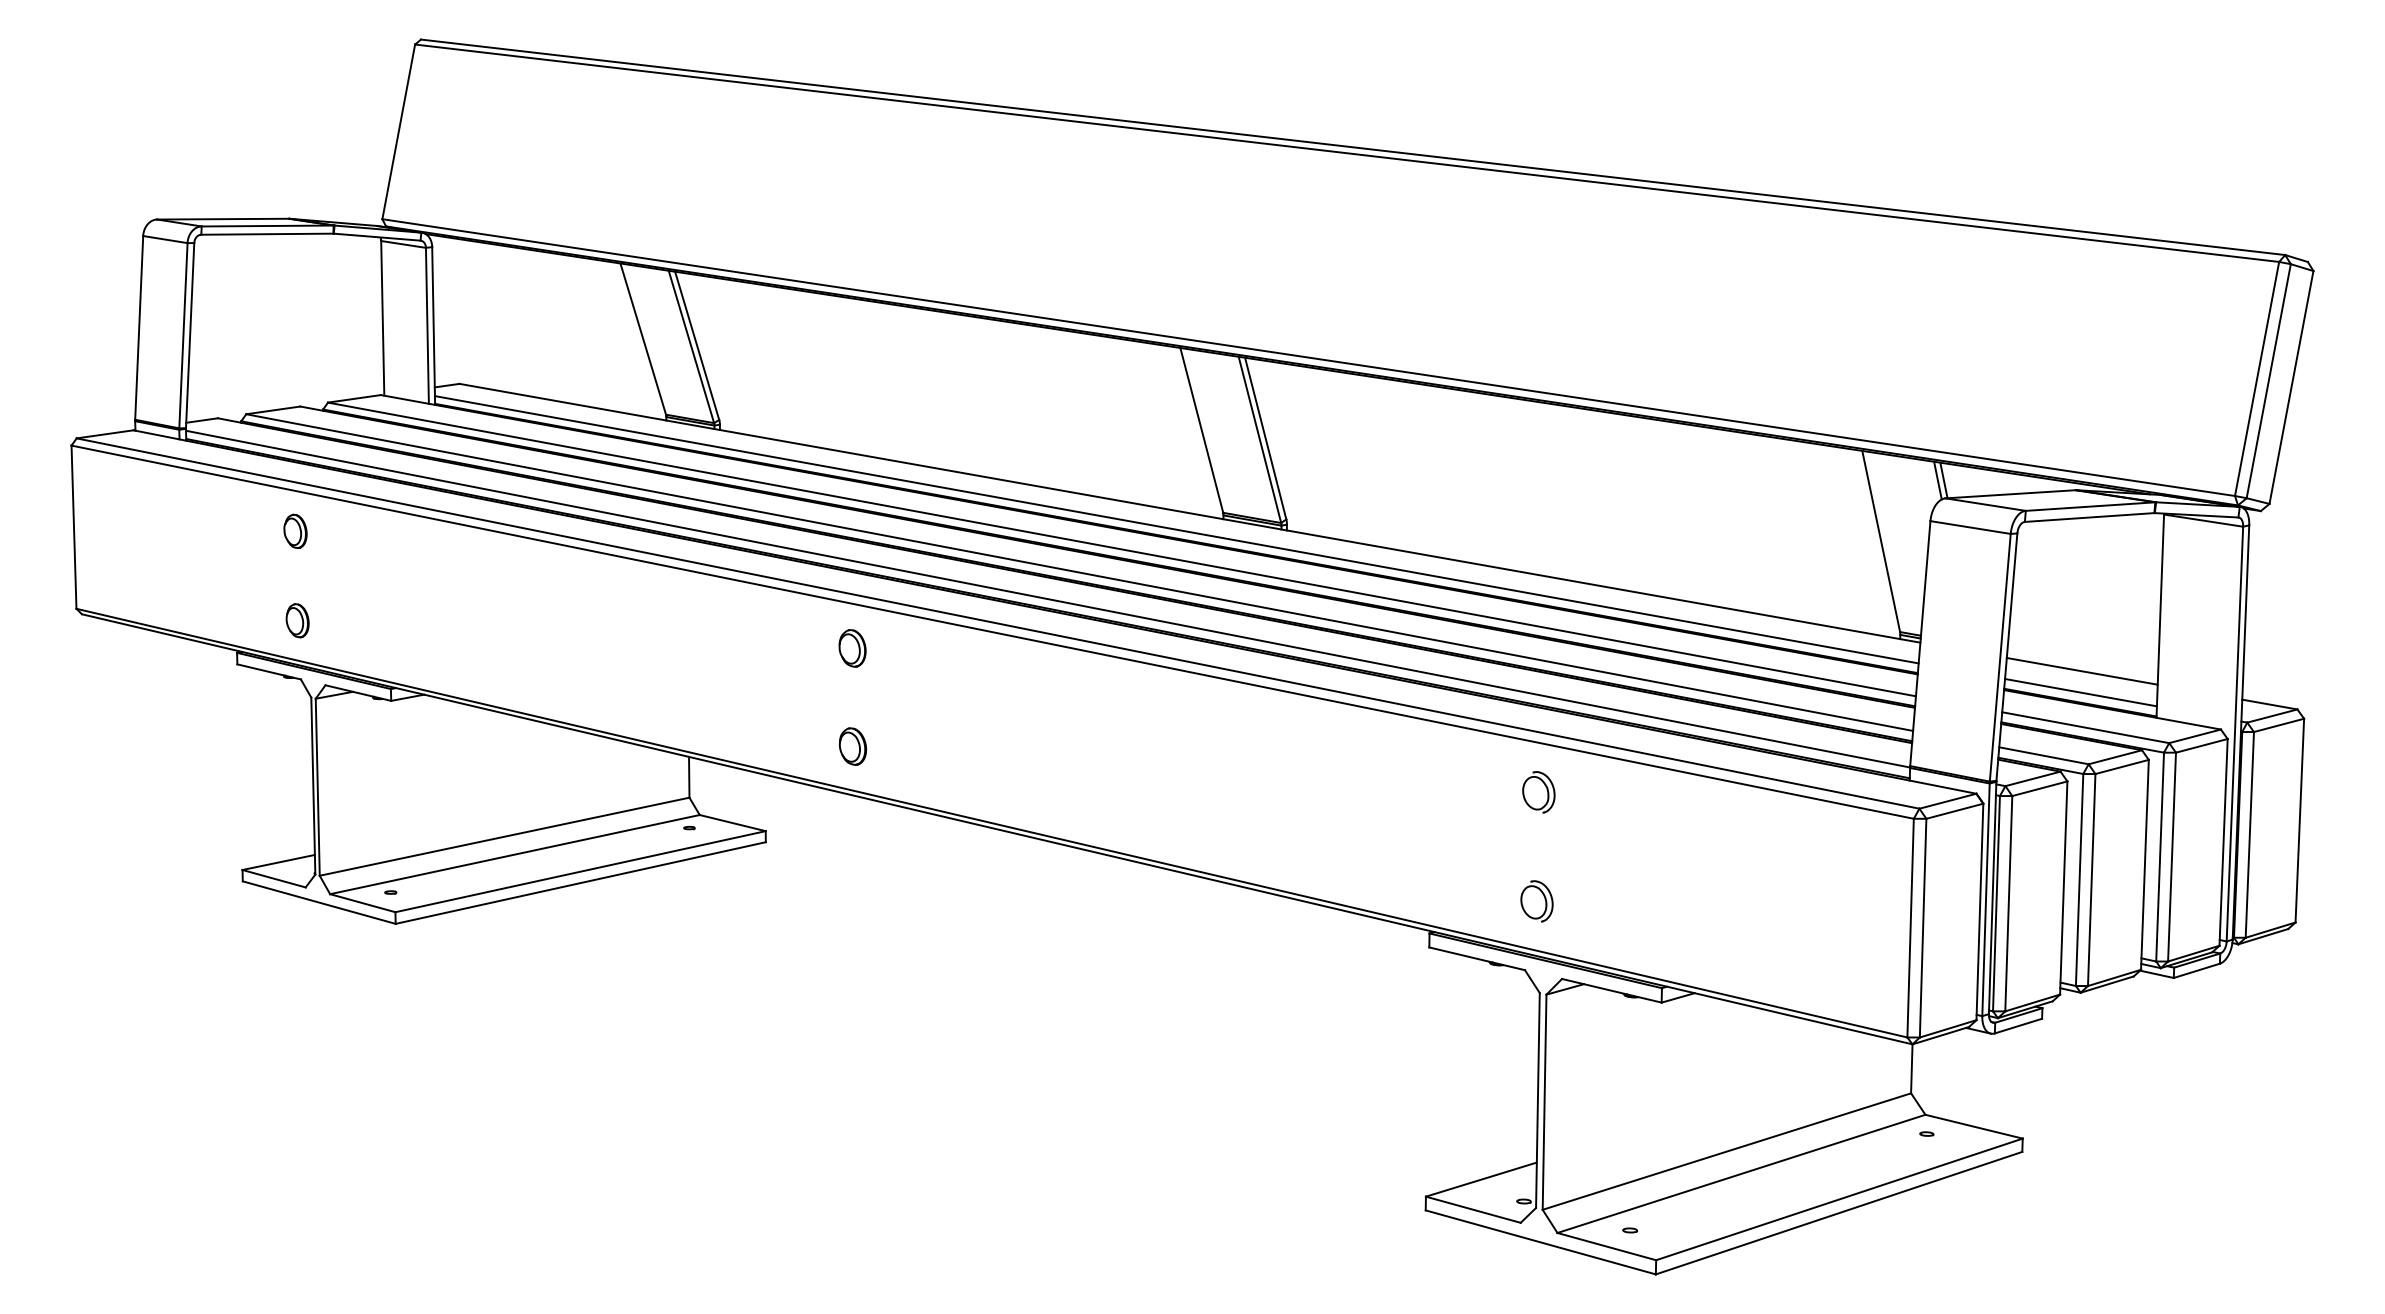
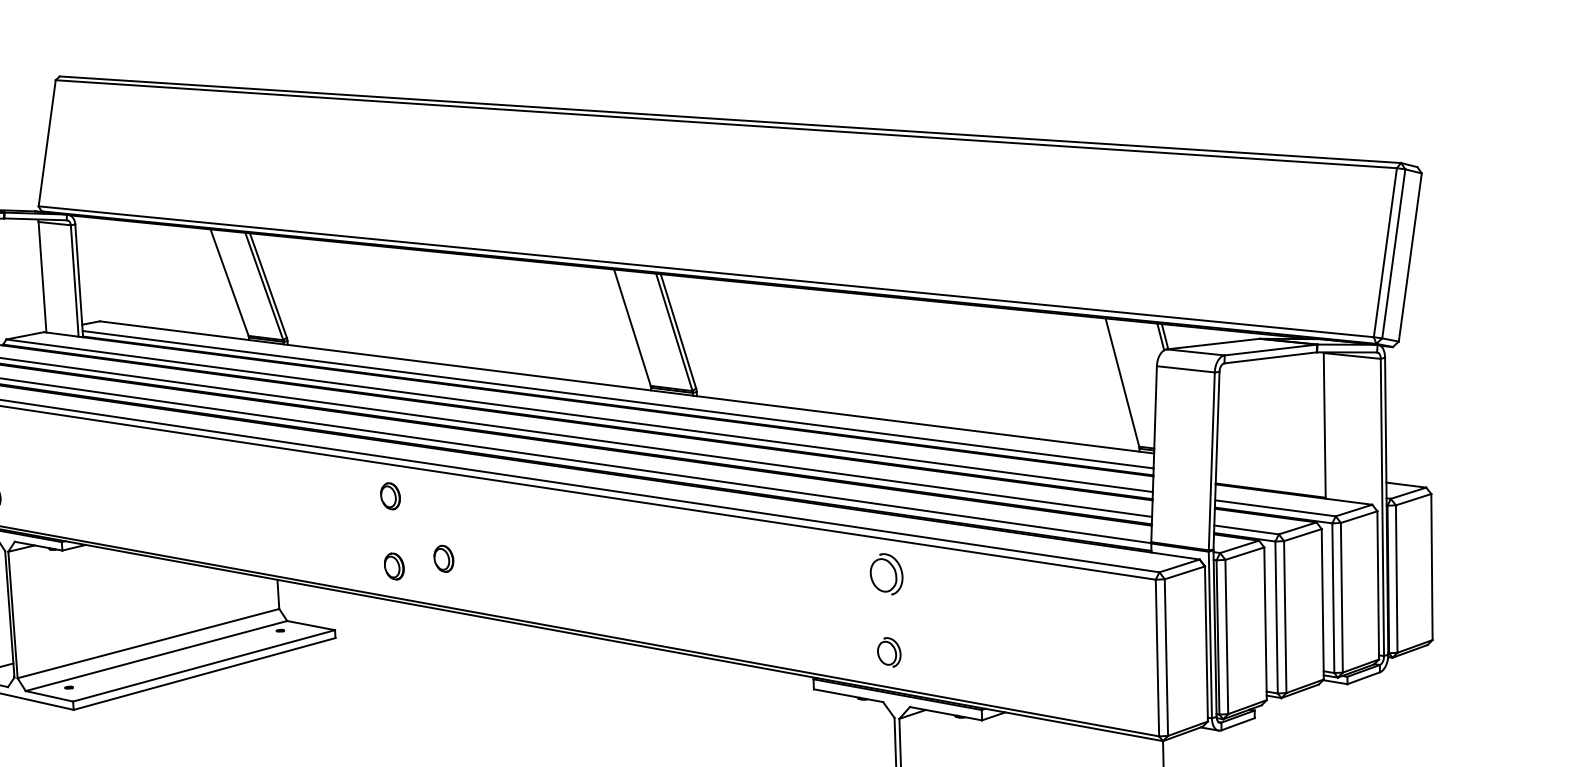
line: (2081, 670) -> (1270, 467), removed
line: (2080, 692) -> (1270, 483), removed
part: (922, 739) -> (443, 558), added
part: (1538, 792) -> (886, 574), size x1.4

